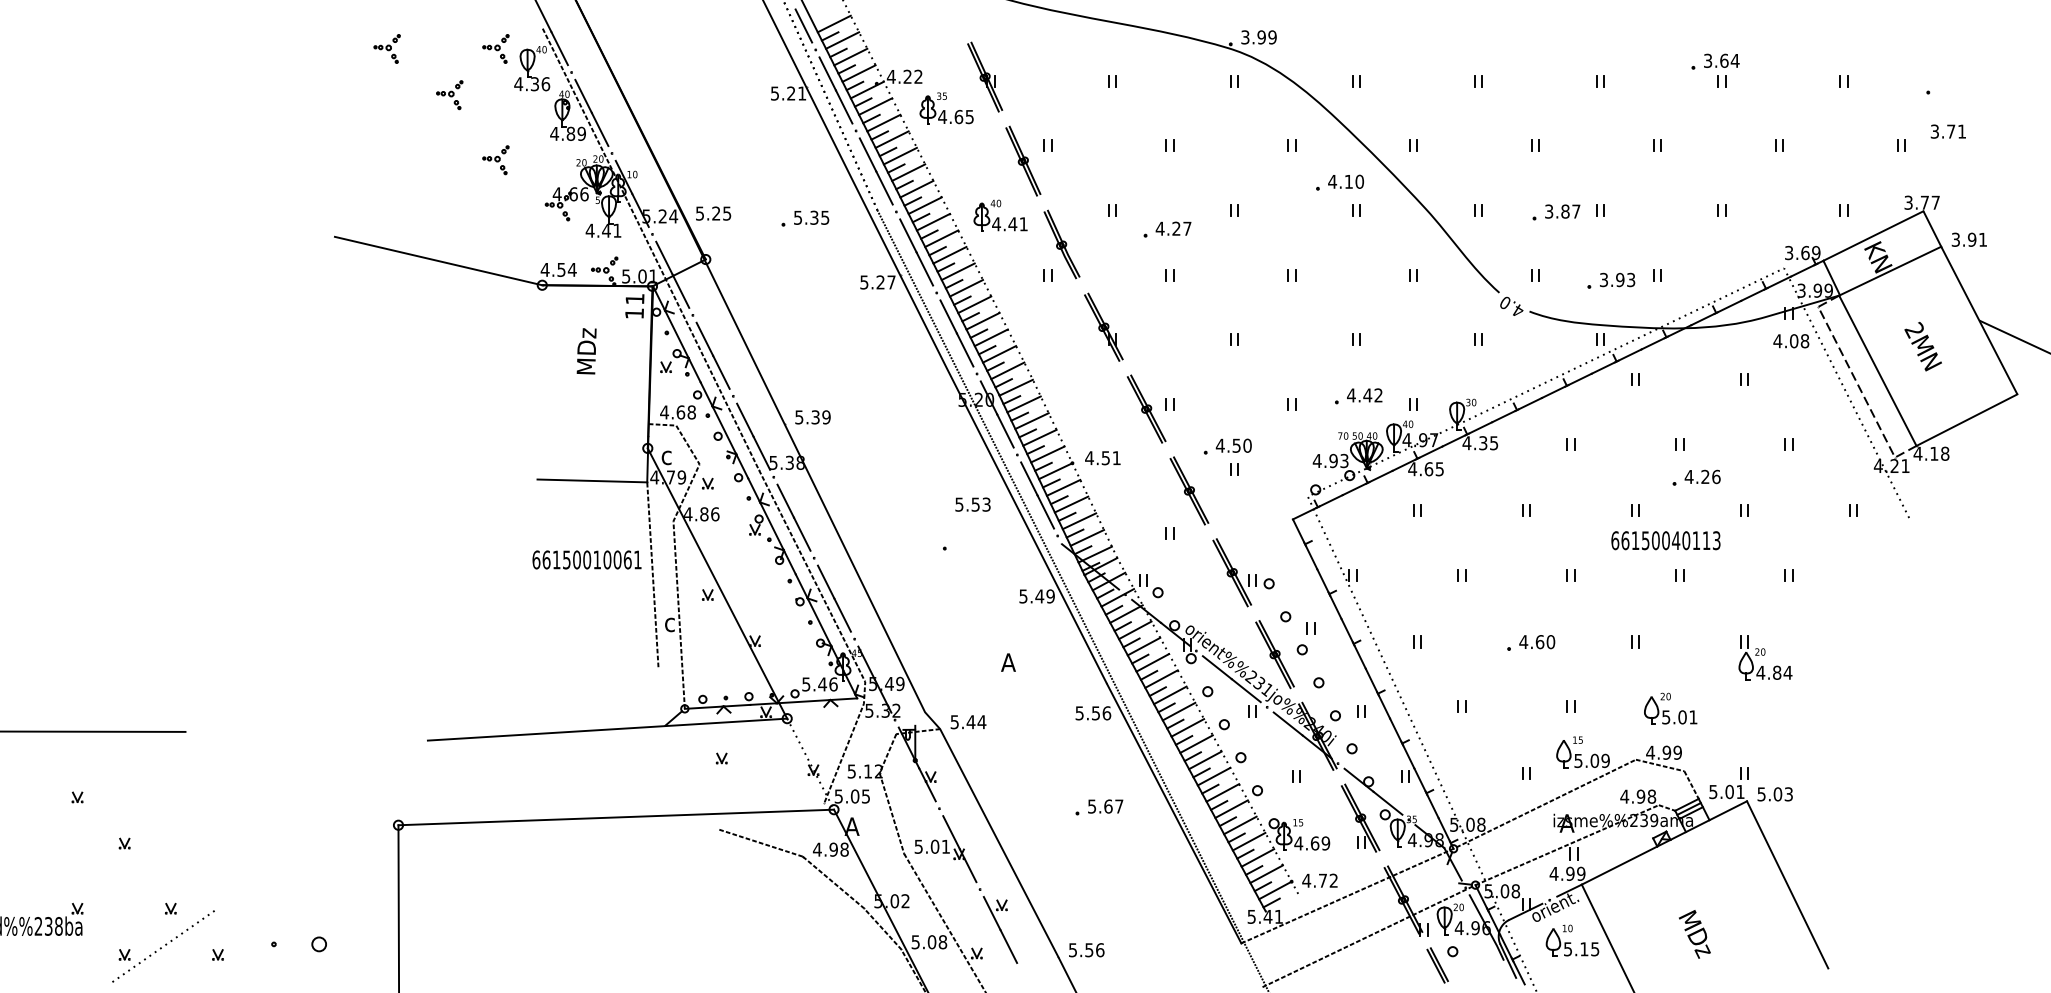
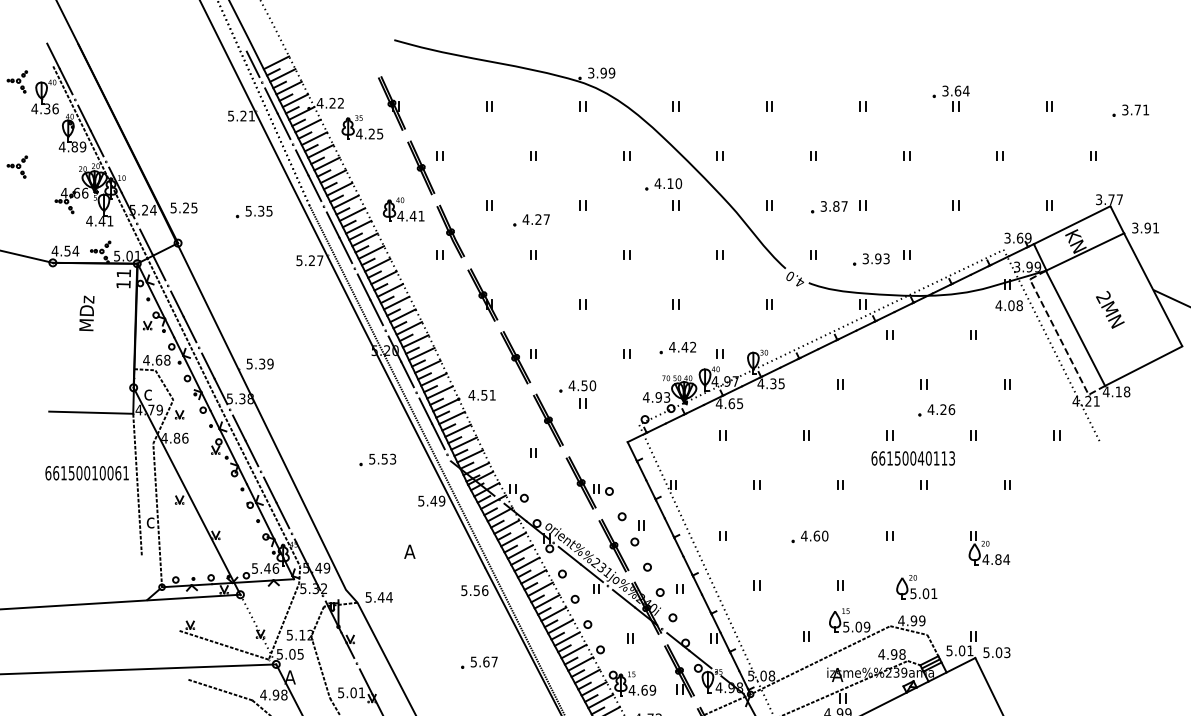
text: (958, 116) -> (371, 133), 4.65 -> 4.25
text: (1947, 131) -> (1134, 109), moved
text: (972, 504) -> (382, 459), moved
line: (764, 784) -> (223, 645), added

